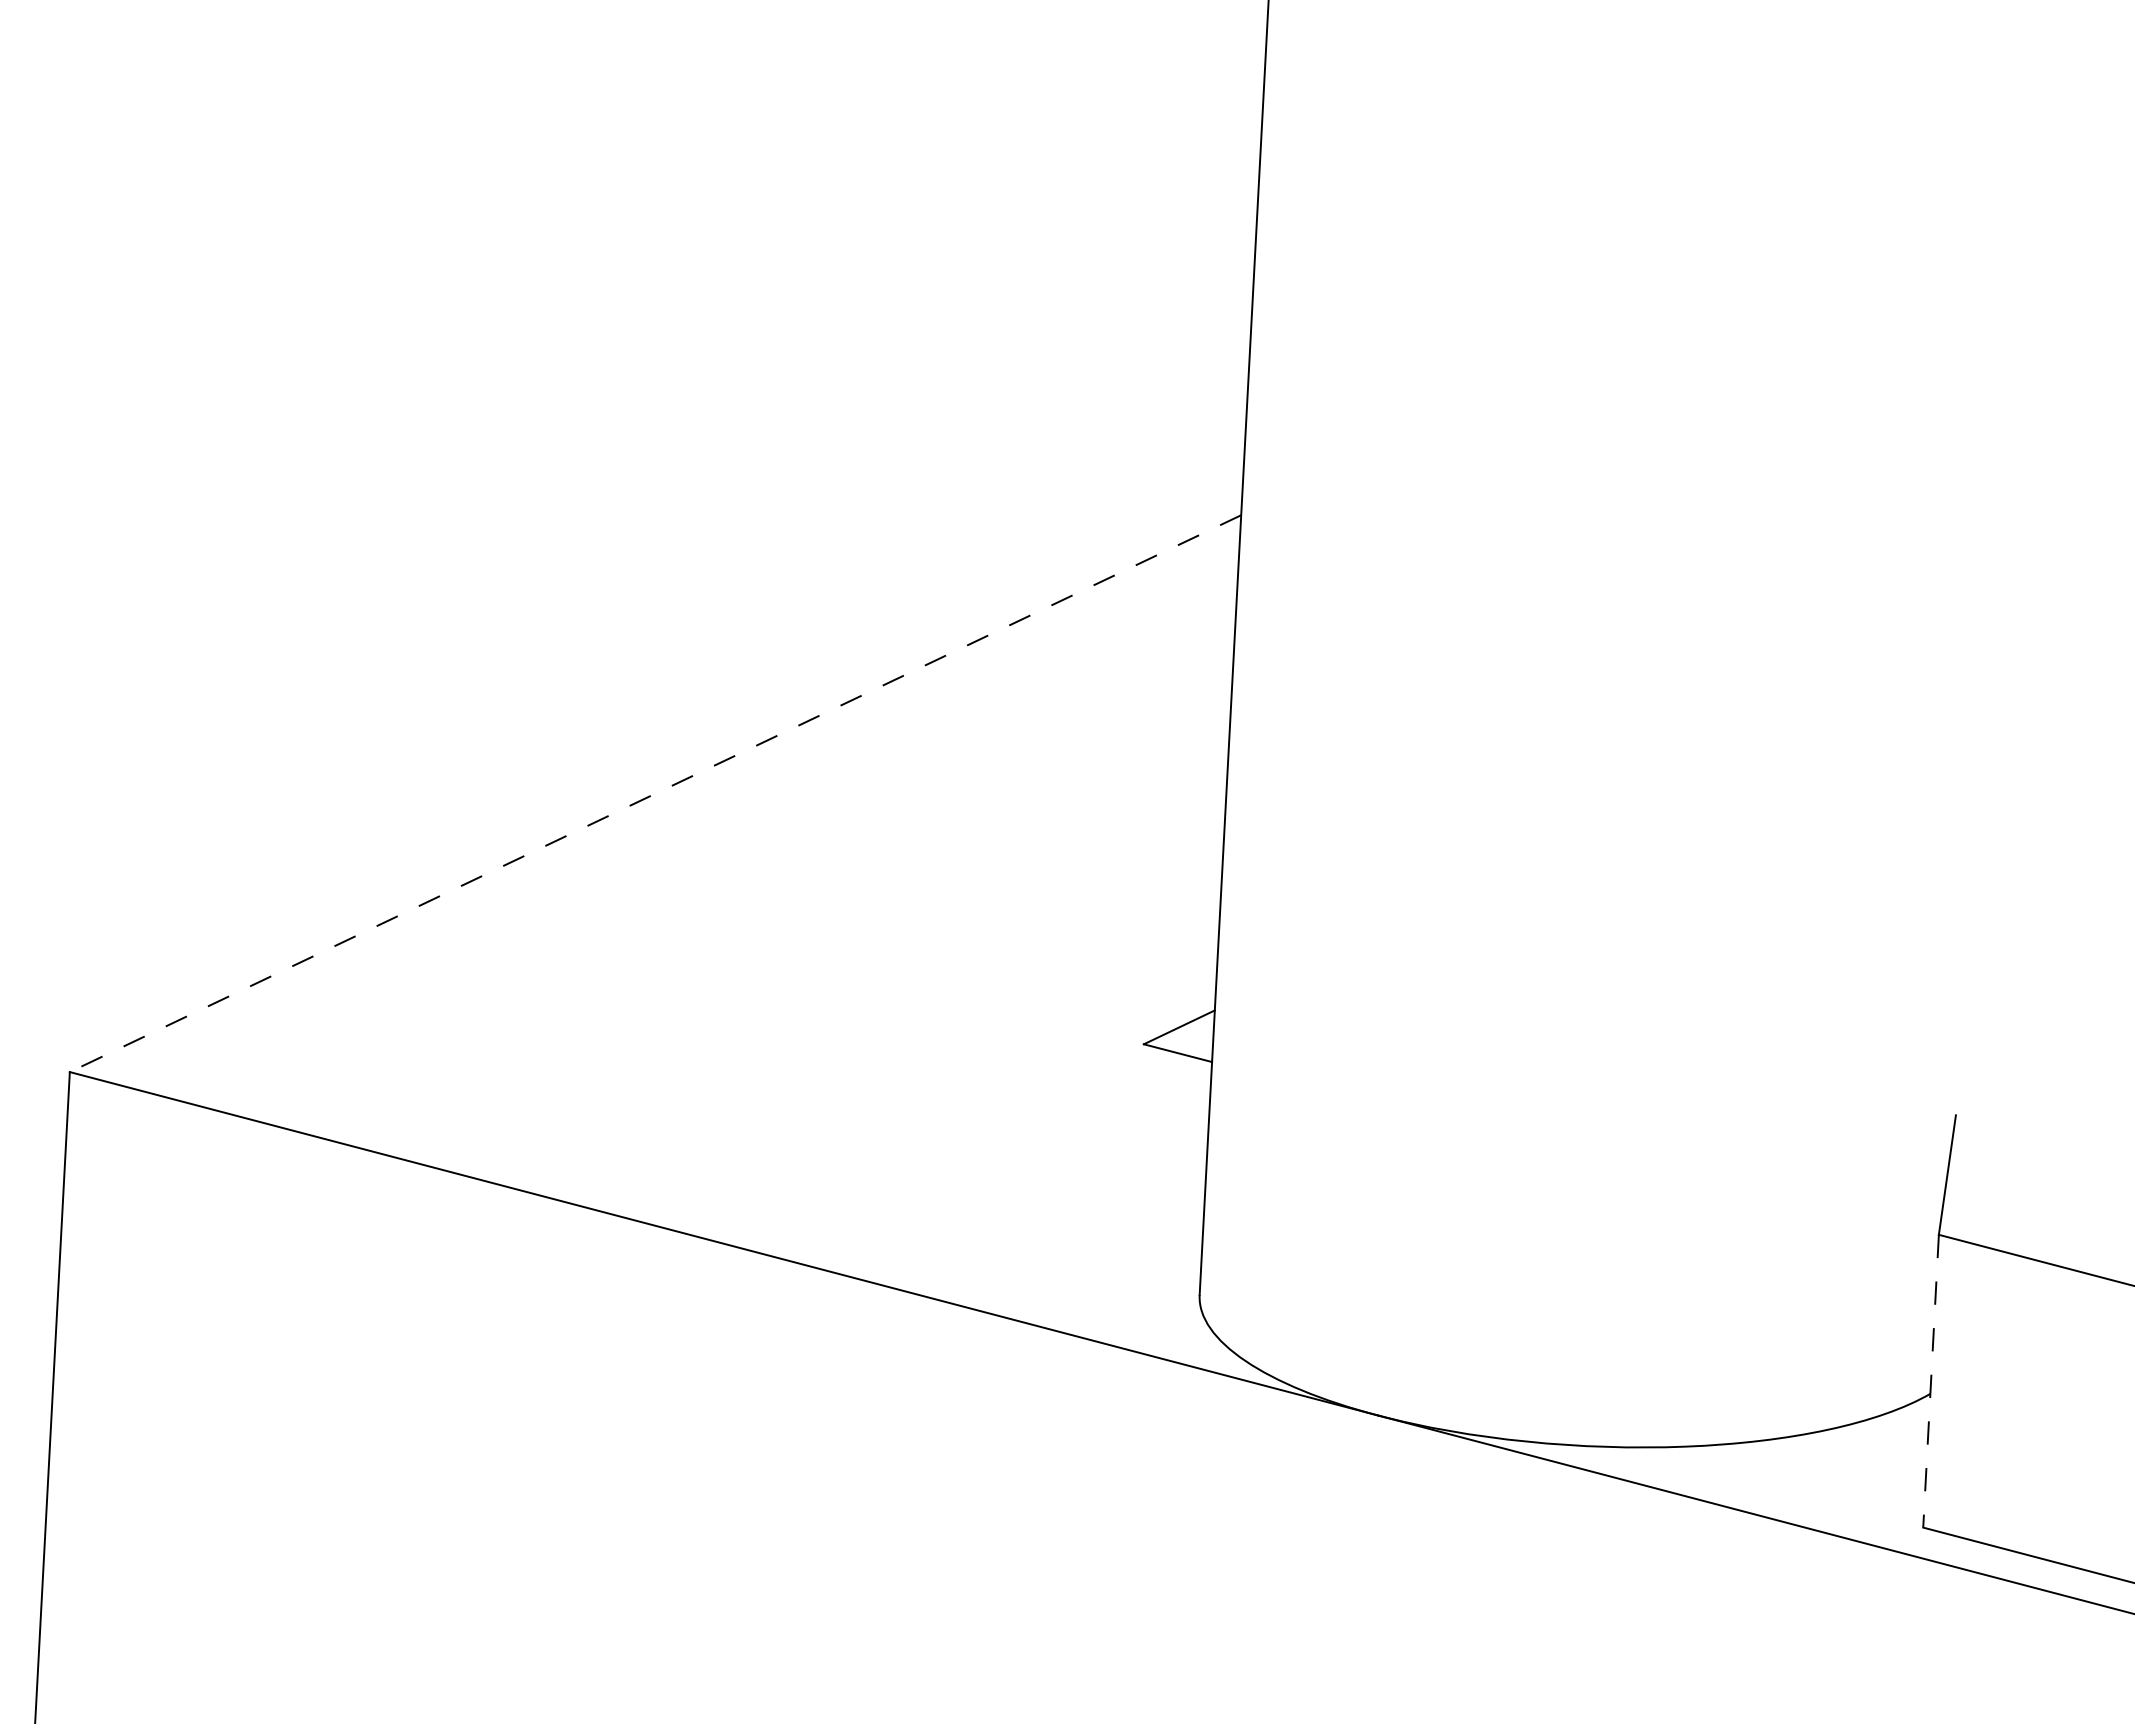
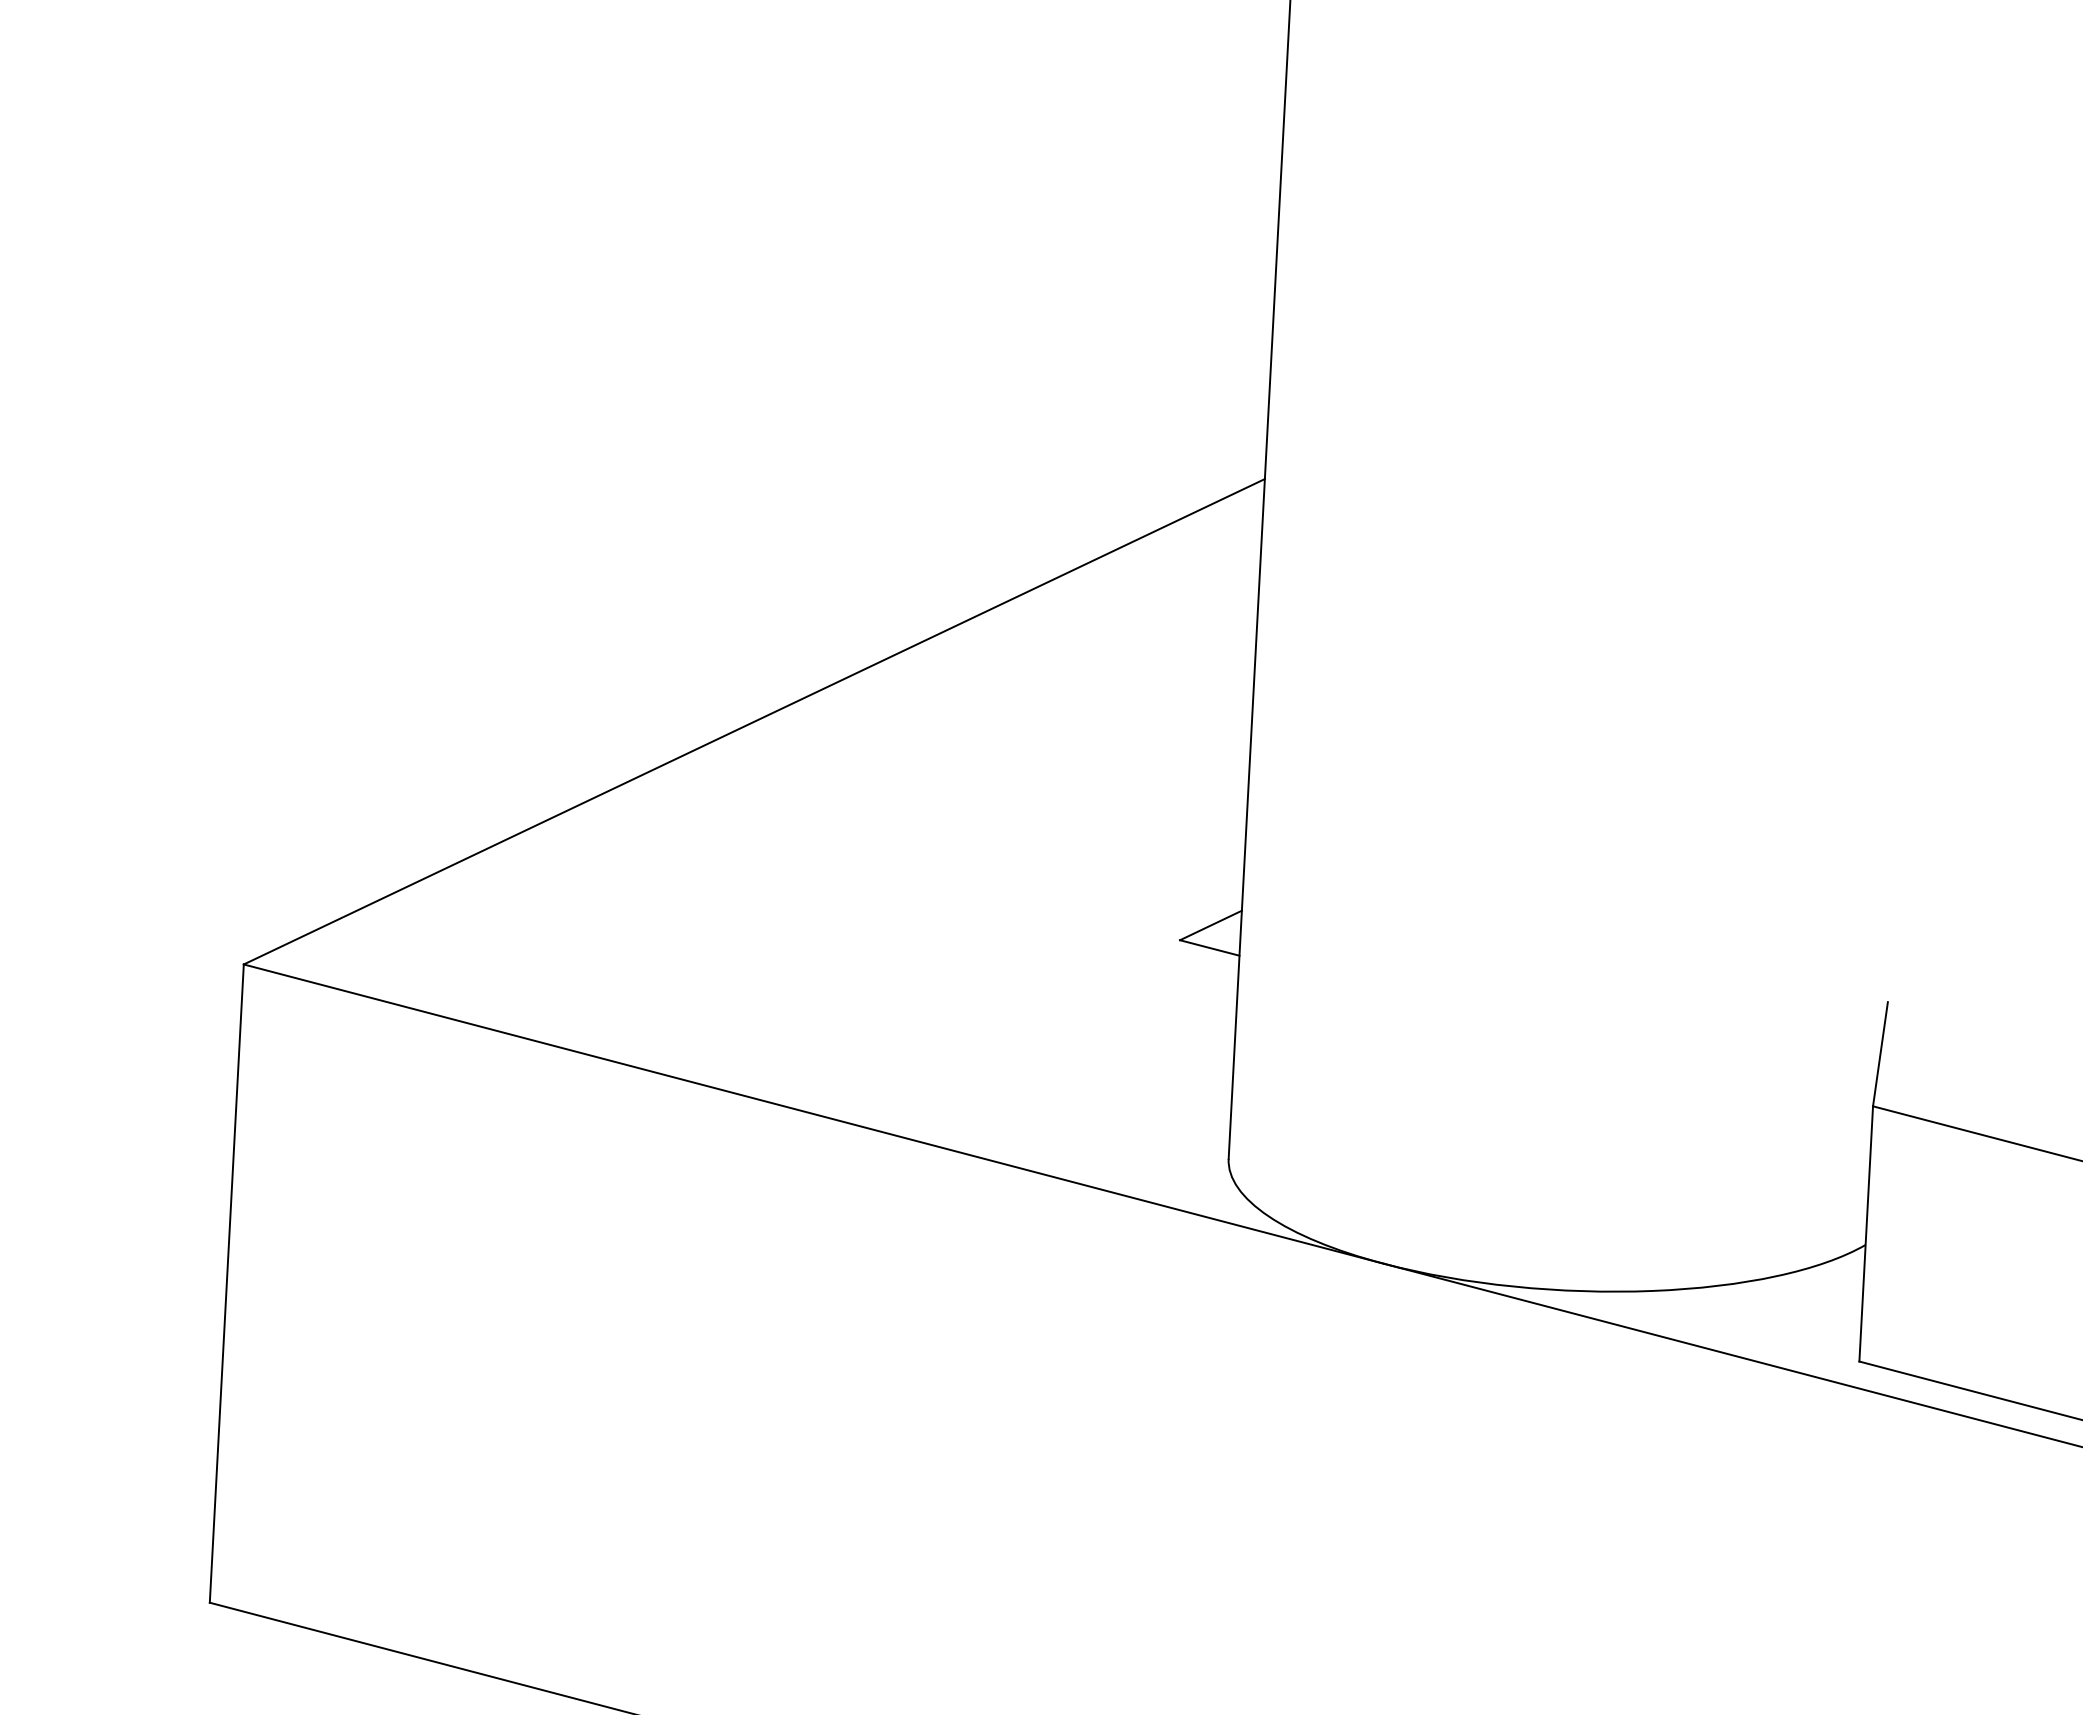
line: (654, 793) -> (753, 721), dashed -> solid
line: (1931, 1380) -> (1866, 1233), dashed -> solid

